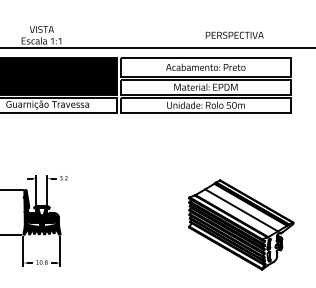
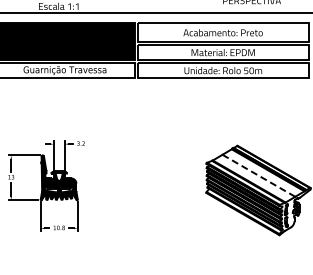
line: (241, 210) -> (258, 175), solid -> dashed

